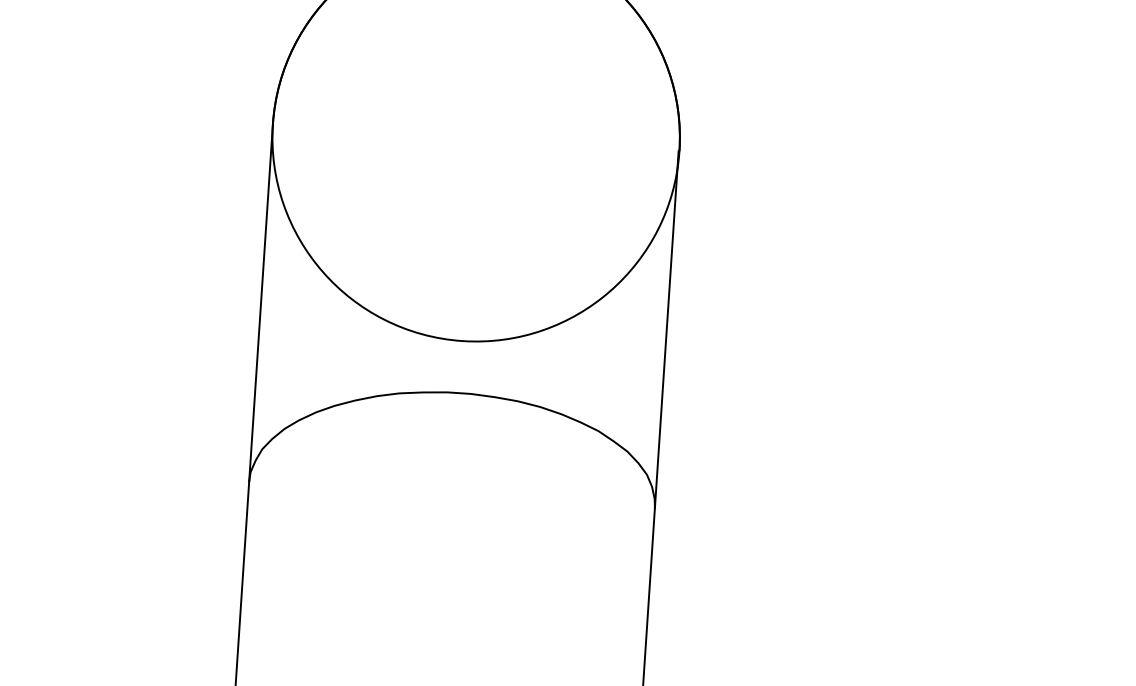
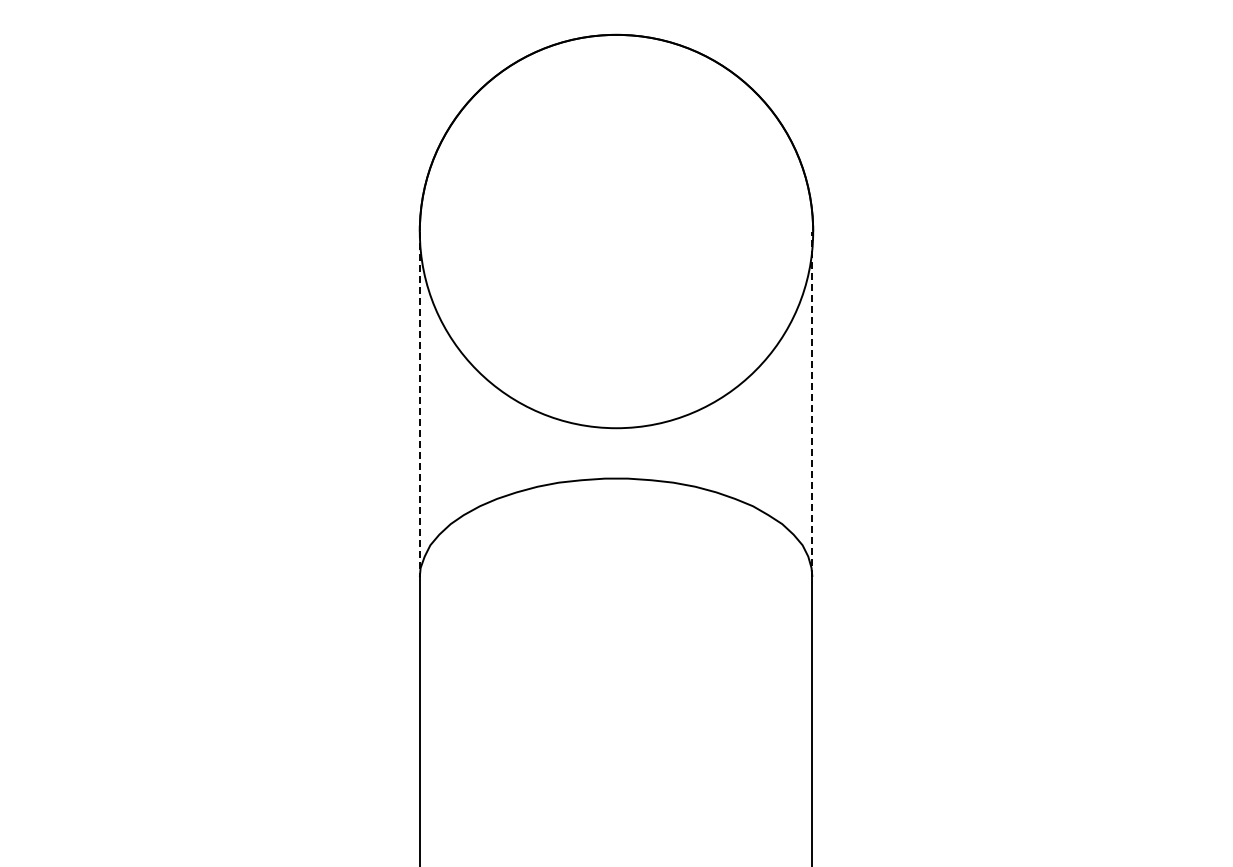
line: (260, 303) -> (419, 404), solid -> dashed
line: (666, 330) -> (812, 404), solid -> dashed

